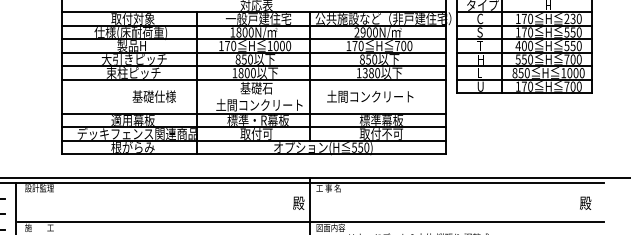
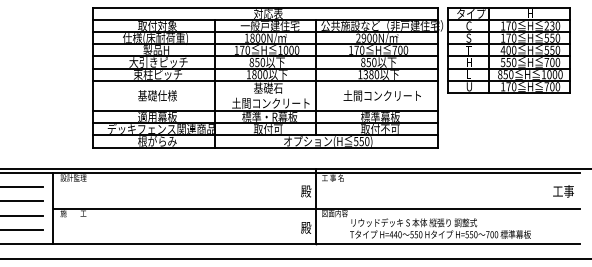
text: (154, 96) -> (157, 95), moved
text: (369, 96) -> (381, 95), moved
text: (585, 203) -> (563, 191), 殿 -> 工事

